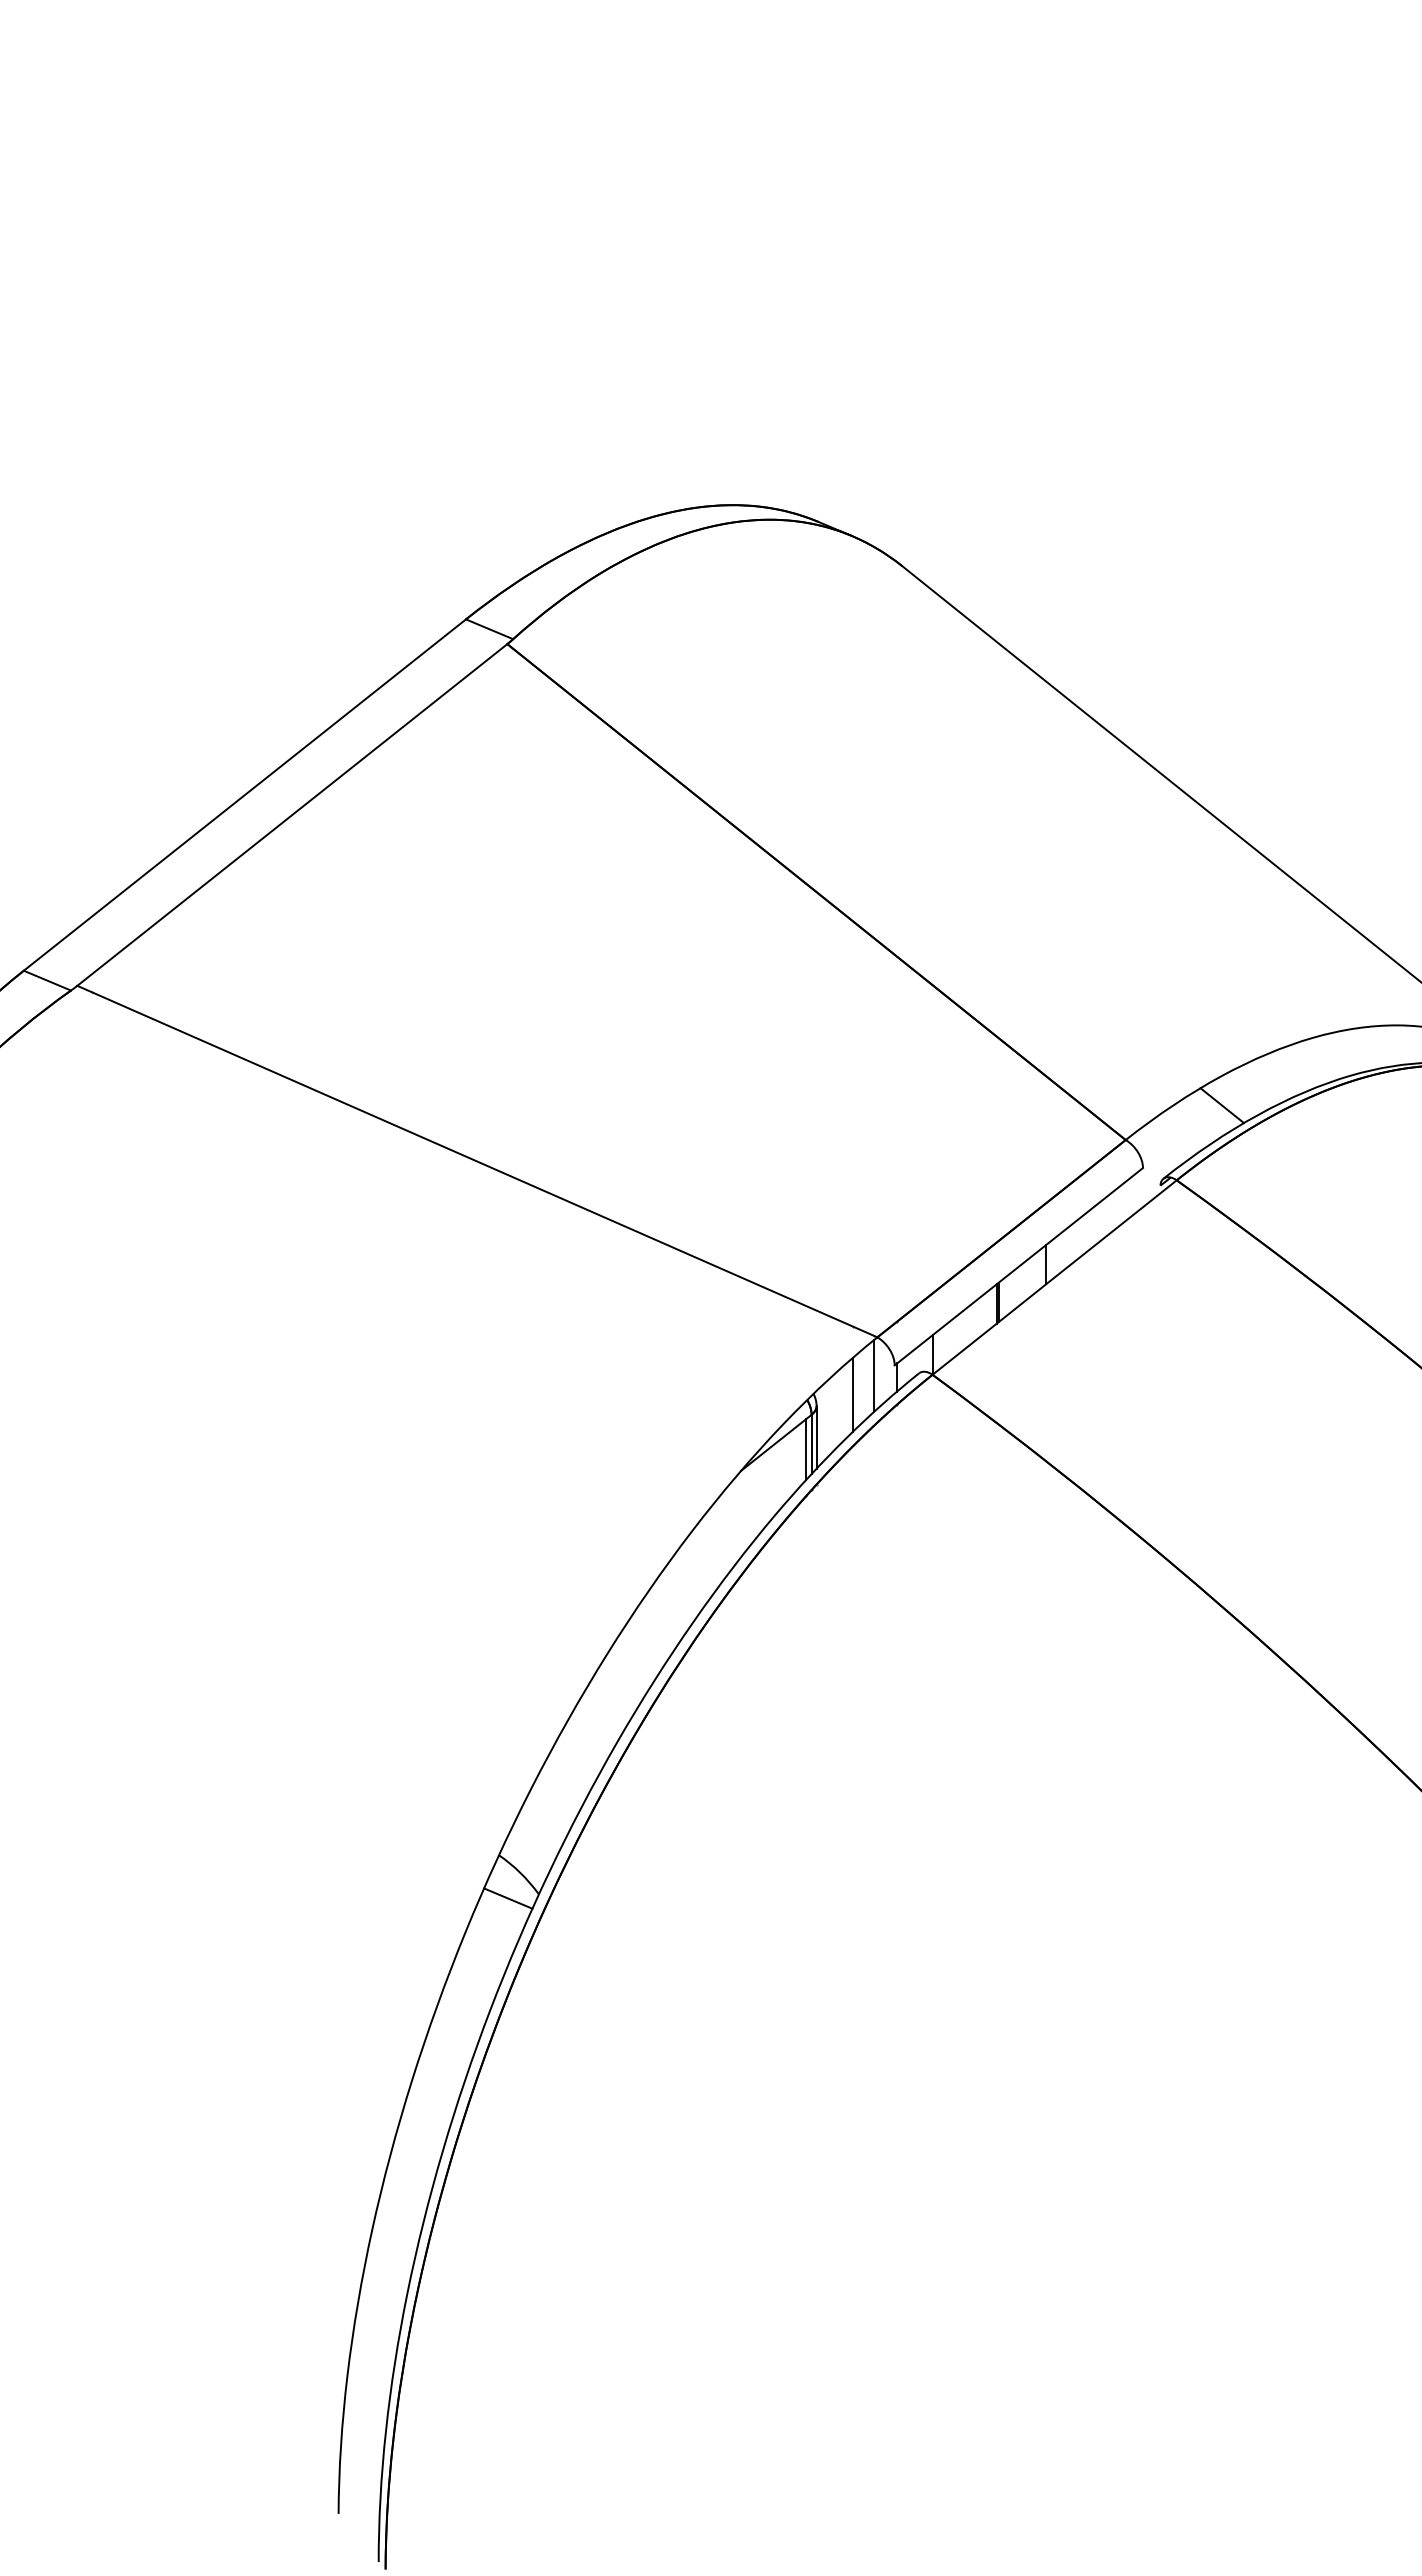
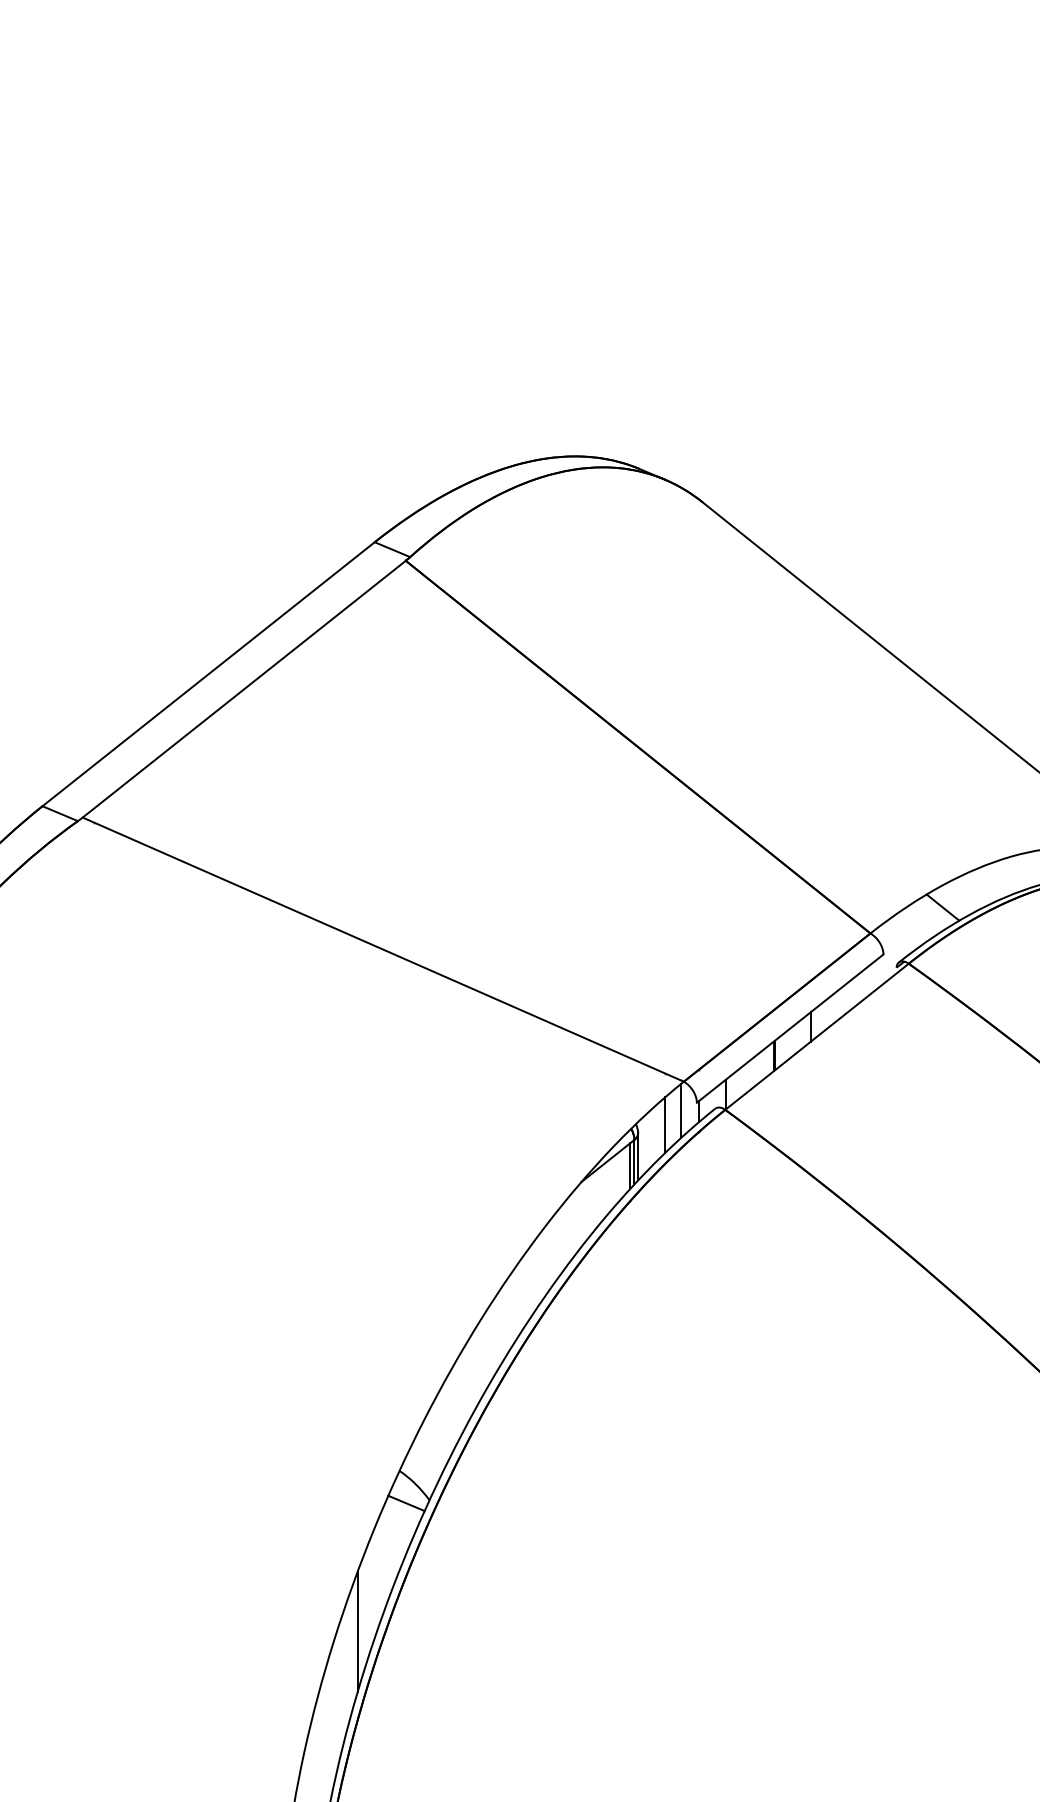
line: (443, 2069) -> (357, 1631), added

